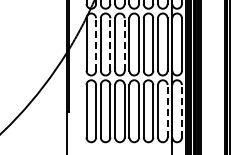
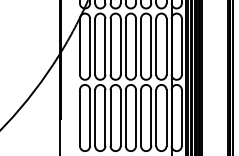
line: (96, 44) -> (90, 46), dashed -> solid
line: (110, 44) -> (105, 46), dashed -> solid
line: (124, 44) -> (120, 46), dashed -> solid
line: (167, 110) -> (166, 117), dashed -> solid
line: (181, 110) -> (181, 117), dashed -> solid

